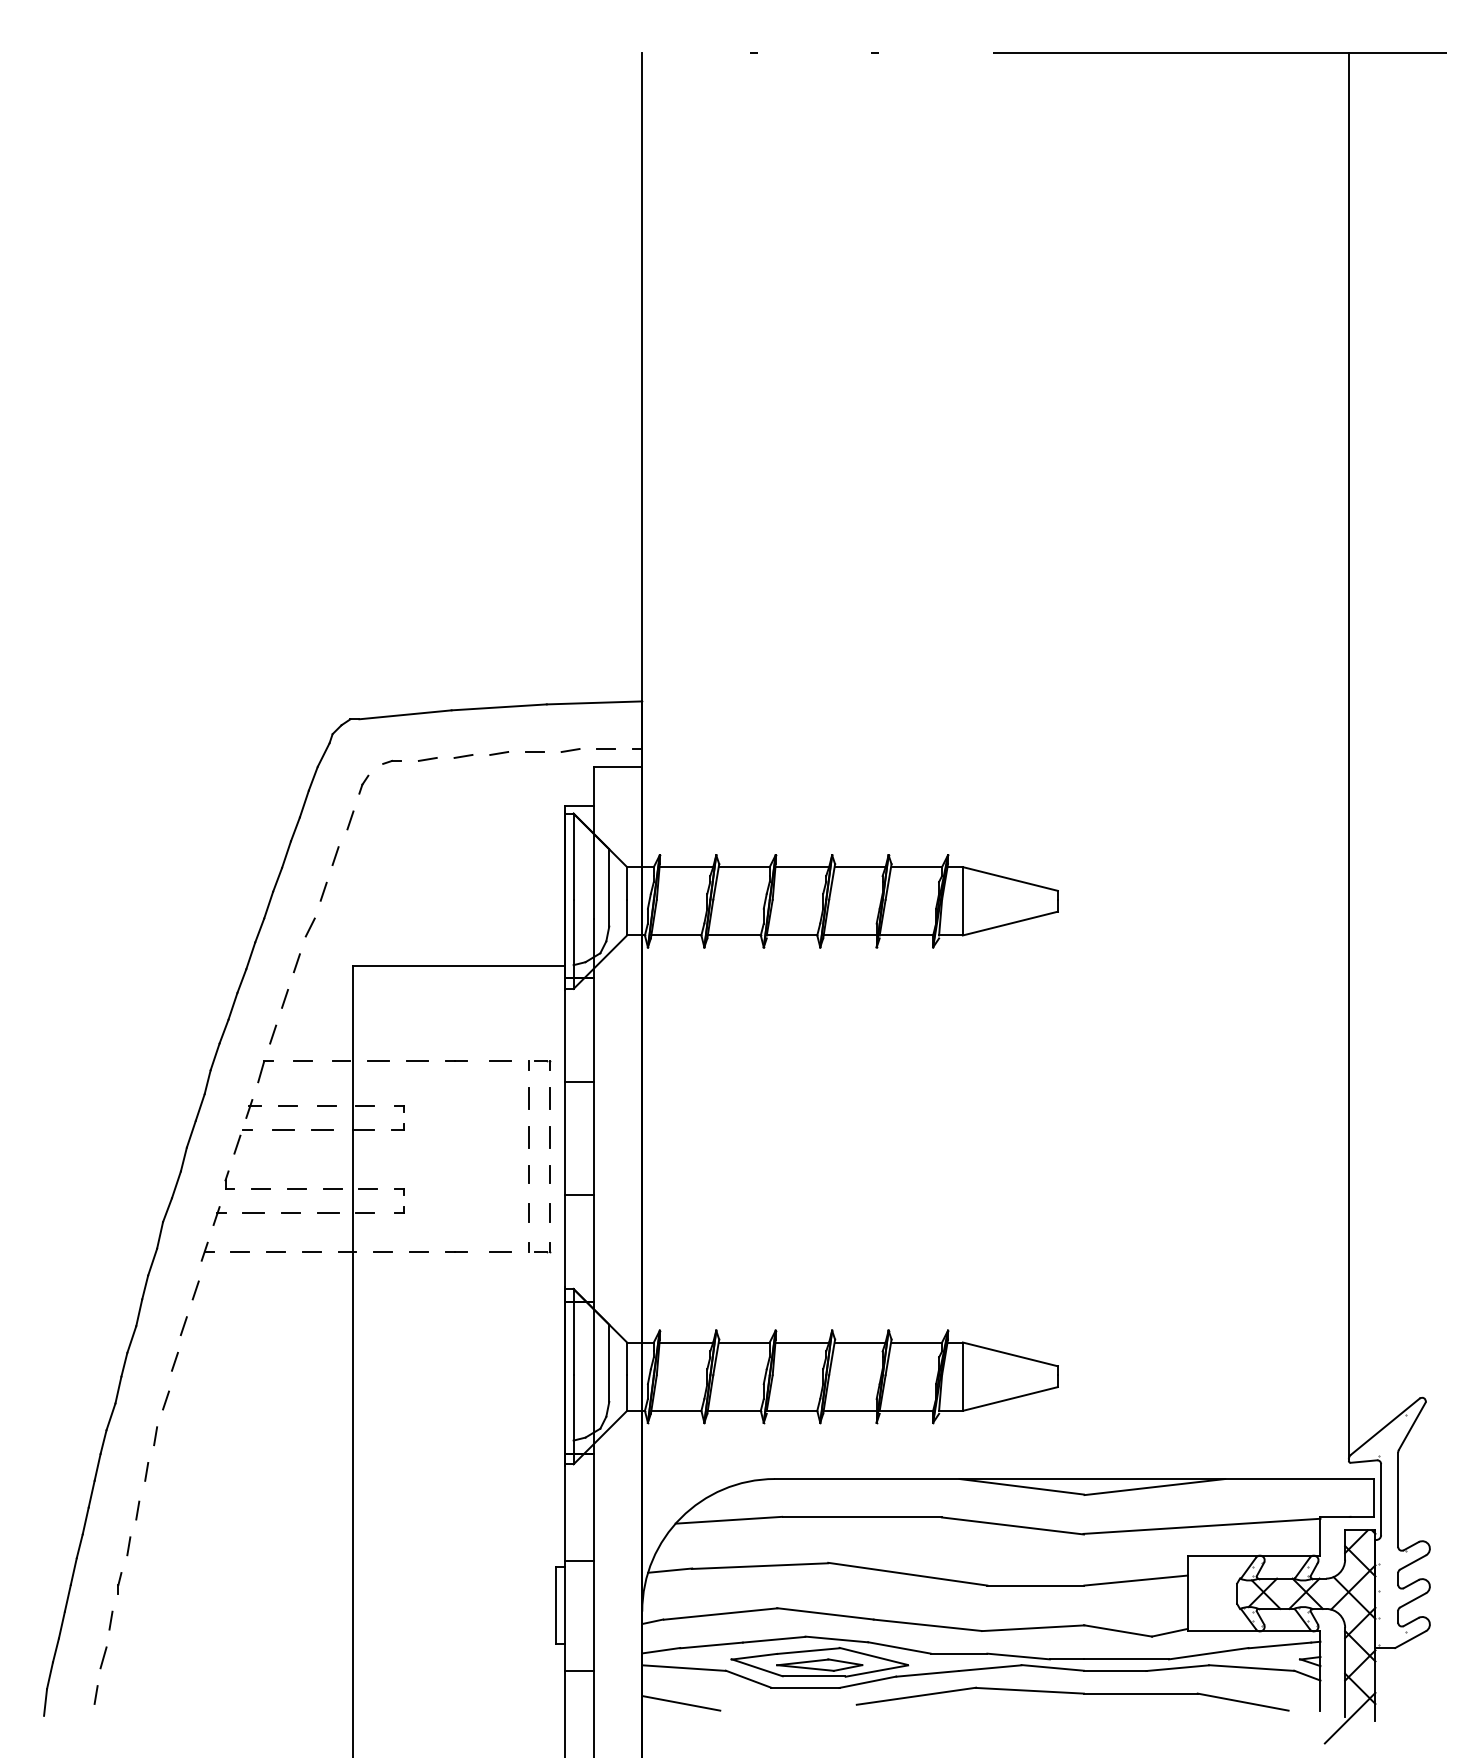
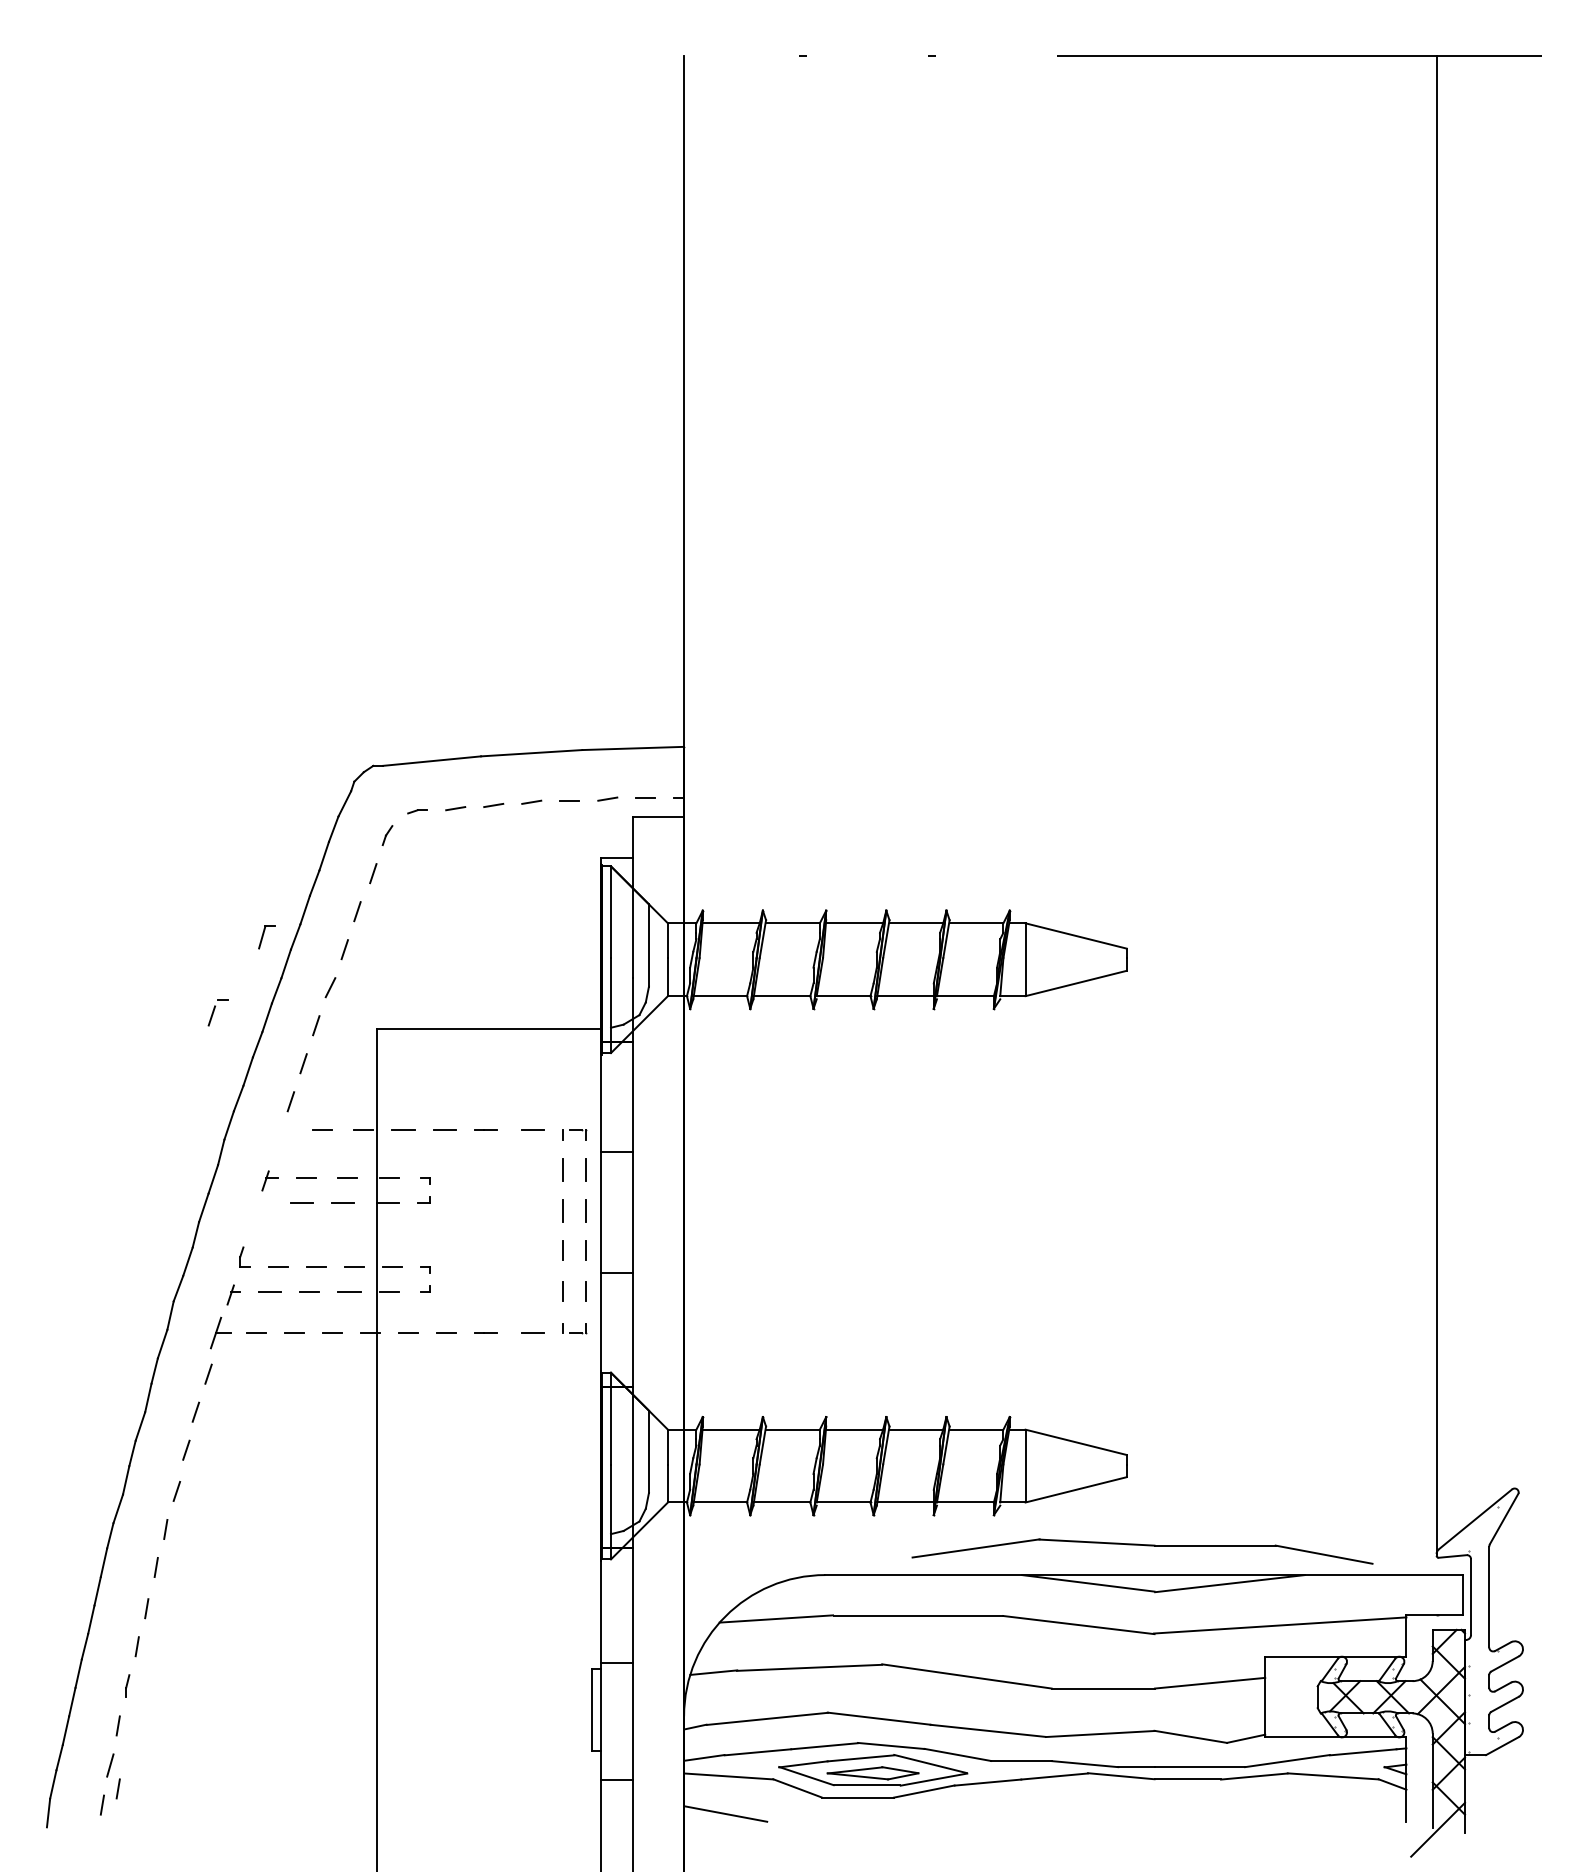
part: (265, 1071) -> (266, 937), moved
part: (242, 1141) -> (217, 1012), moved
part: (207, 1251) -> (221, 1332), size x1.6
line: (110, 1679) -> (117, 1788), added
part: (1072, 1699) -> (1142, 1551), moved

